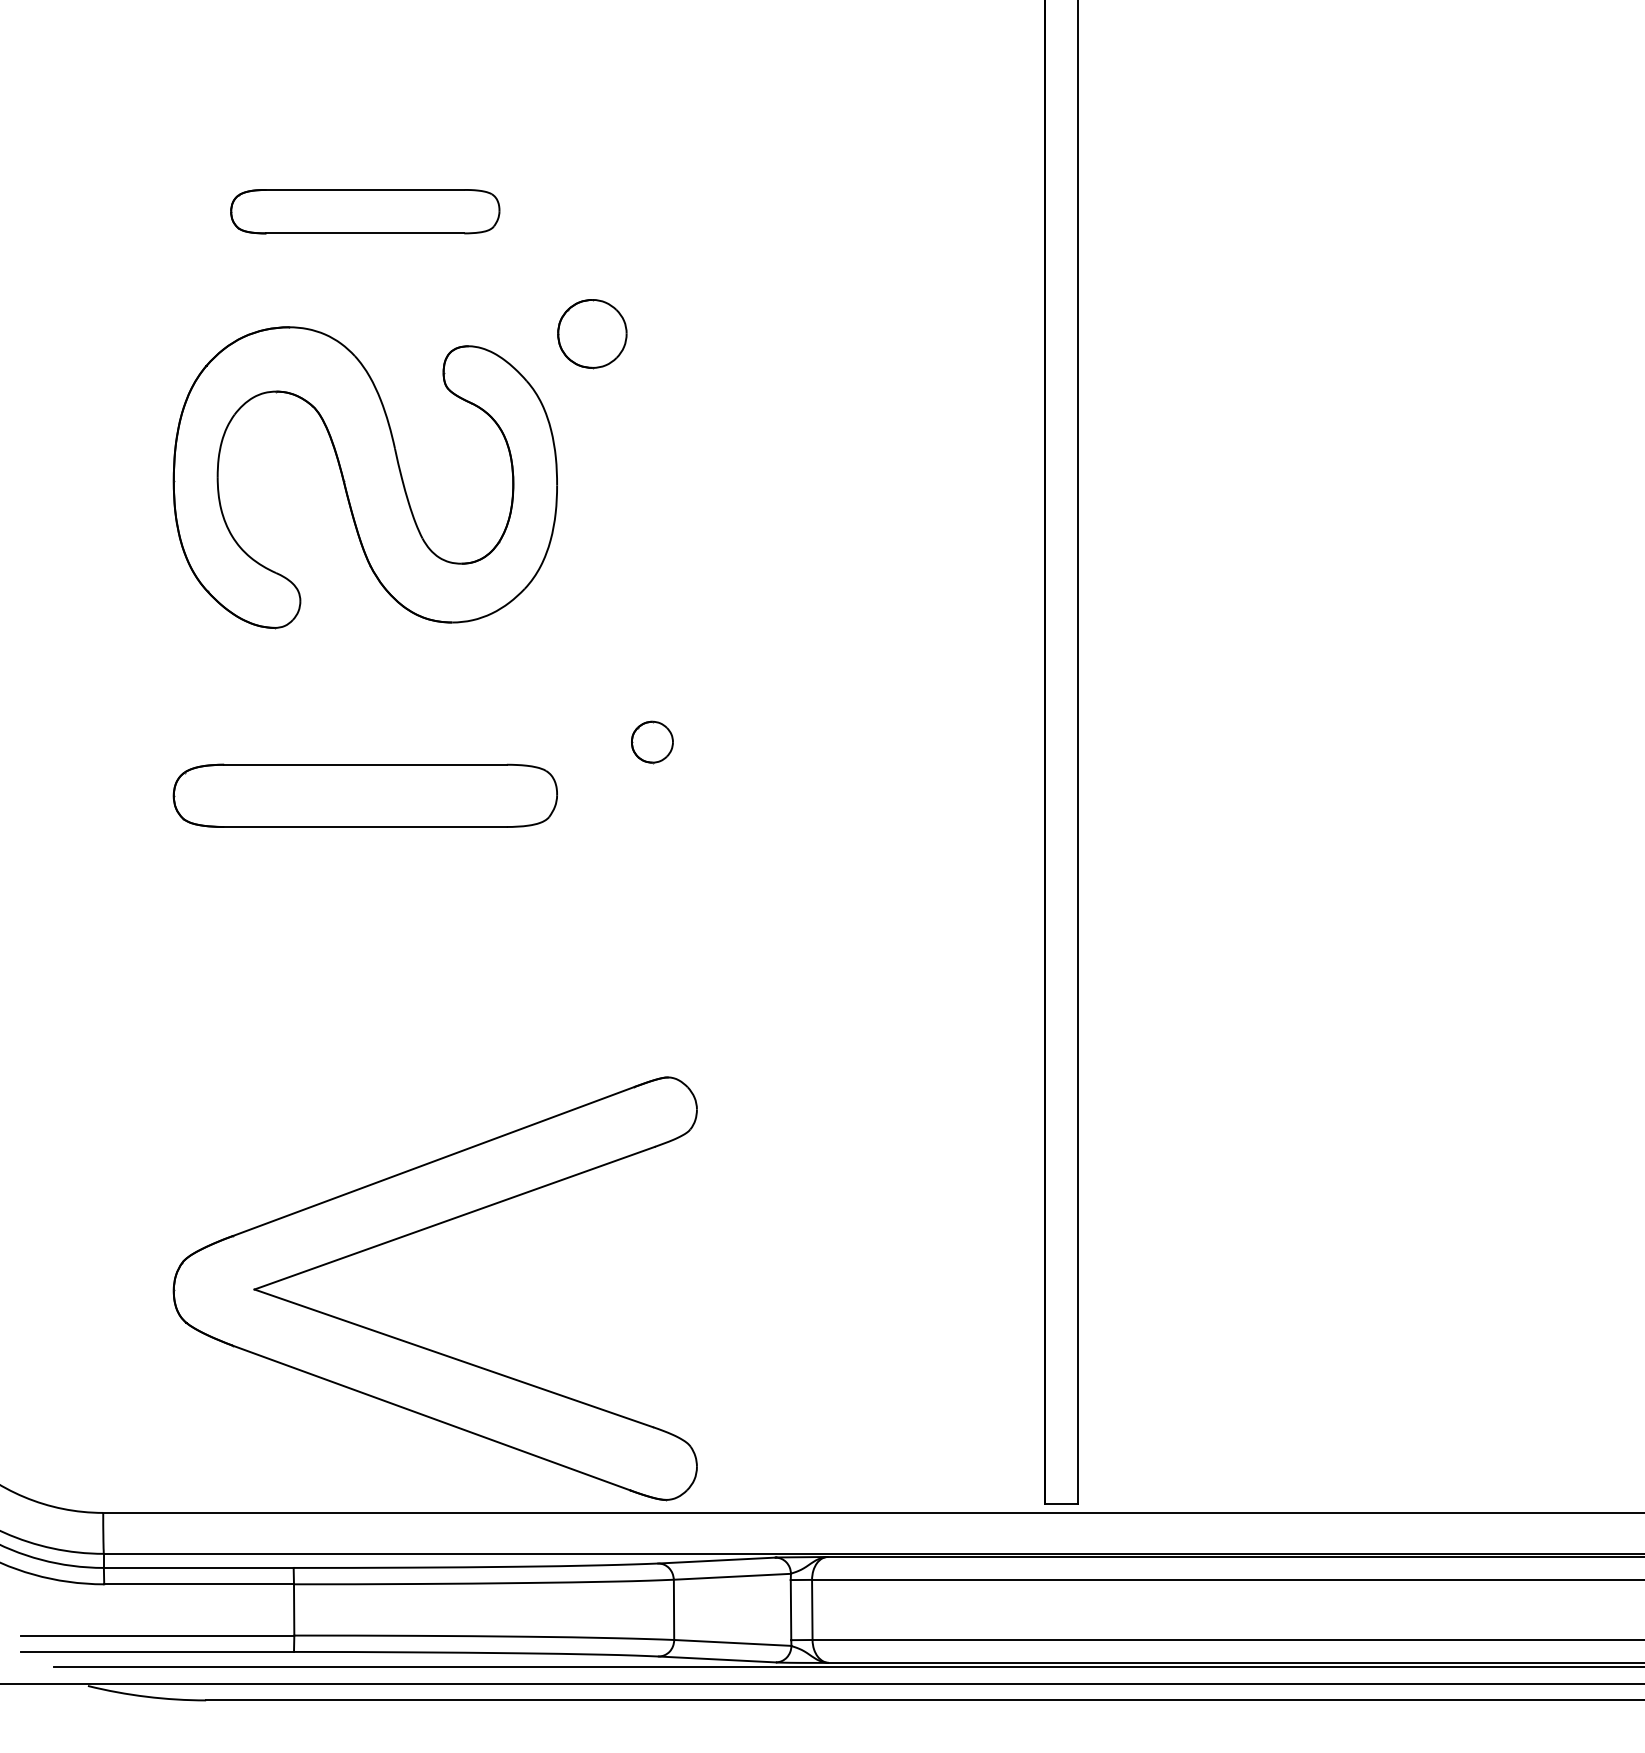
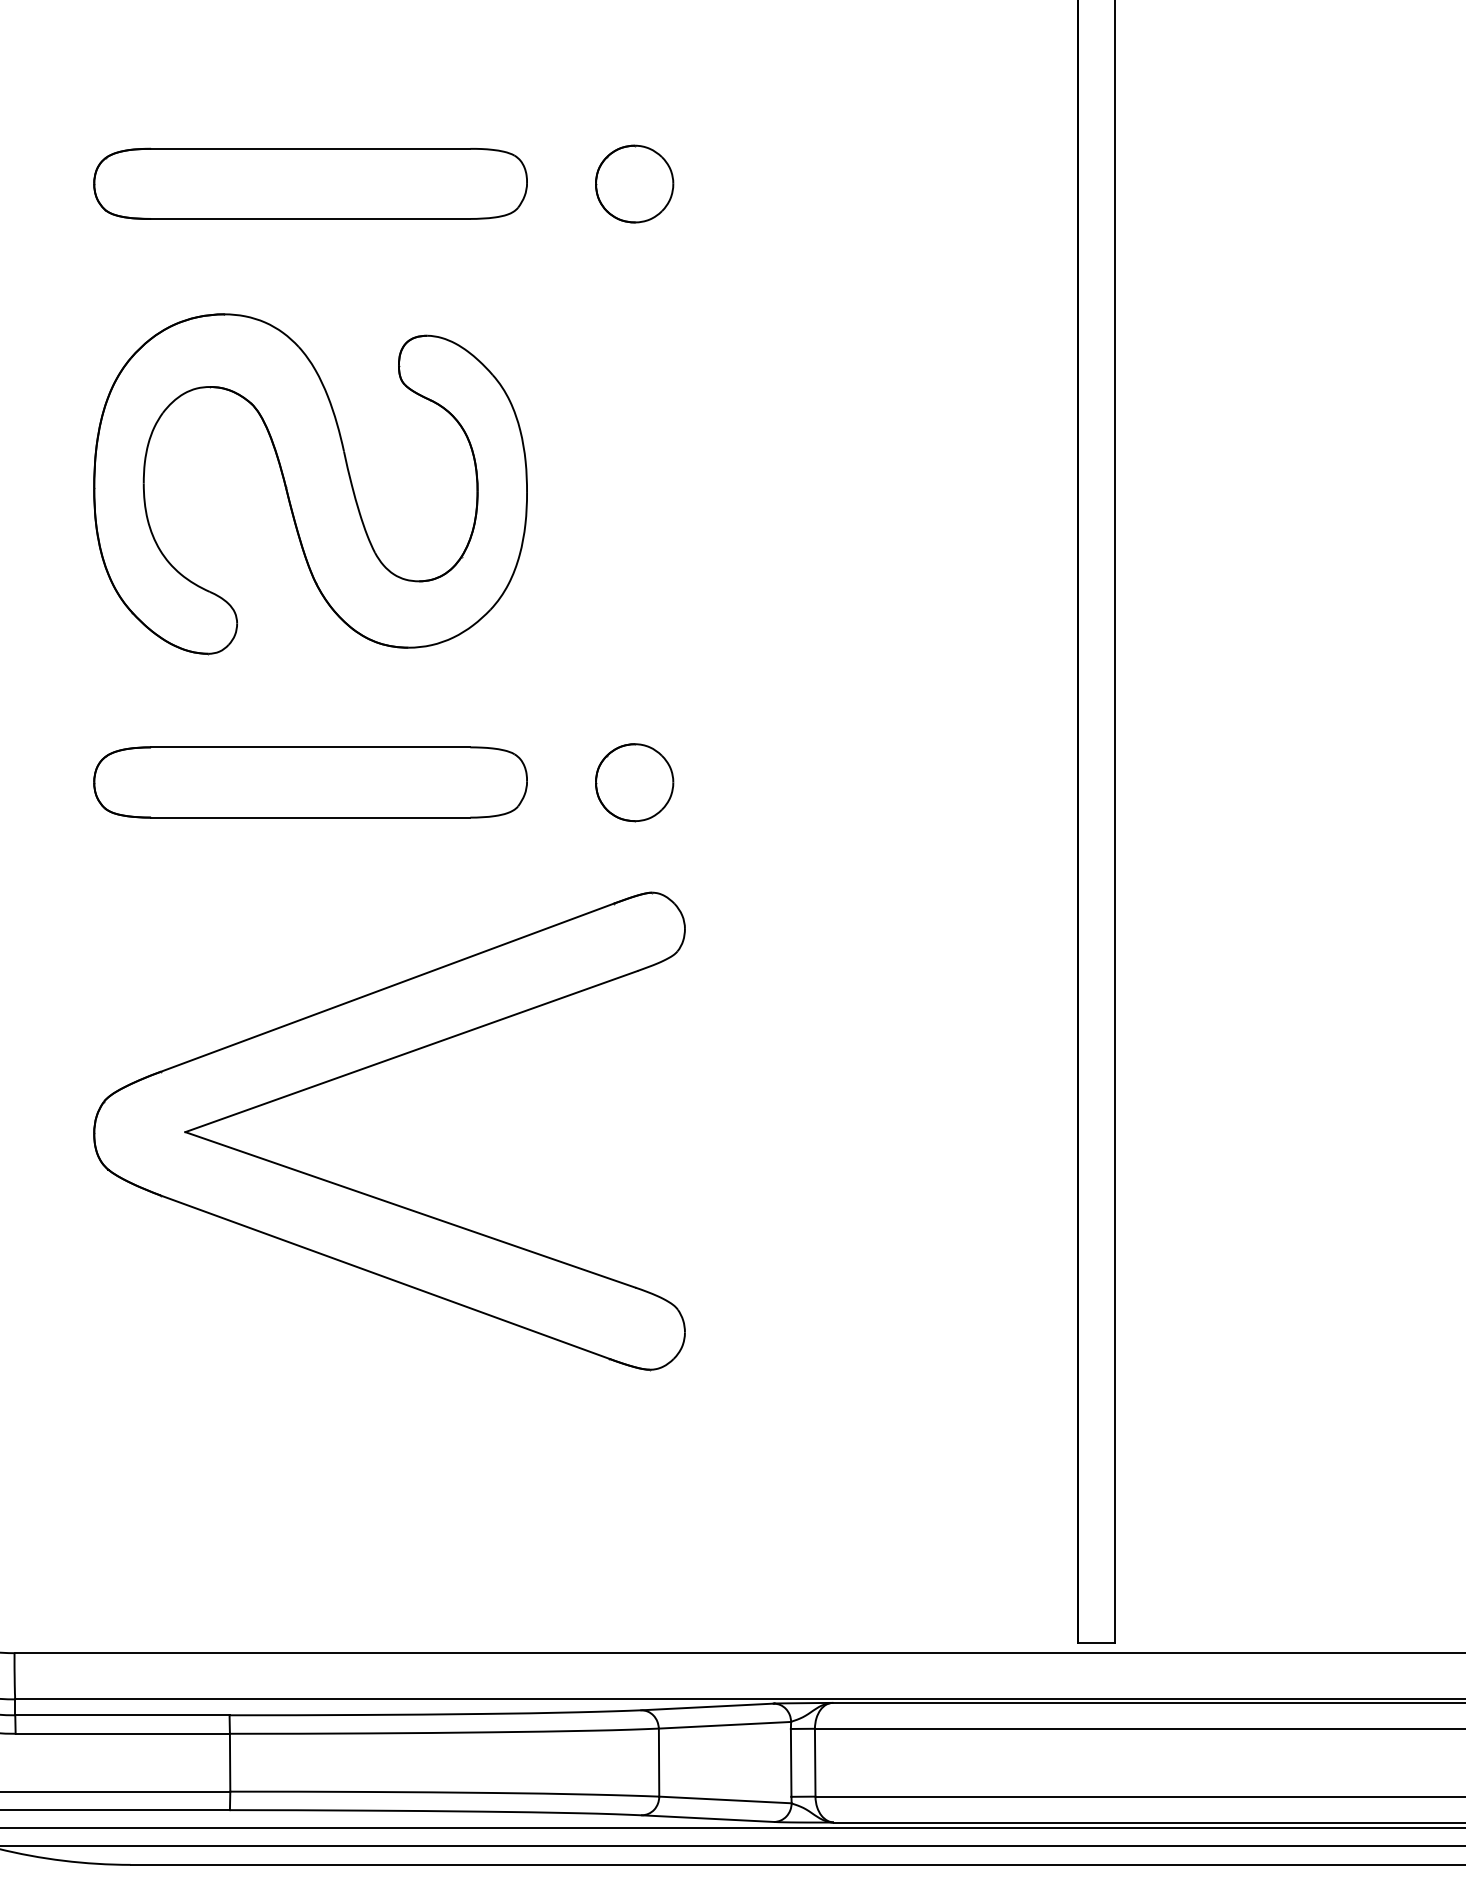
part: (364, 211) -> (309, 183), size x1.43
part: (592, 334) -> (634, 184), moved
part: (652, 742) -> (634, 783), size x1.67
part: (364, 795) -> (309, 782), moved
part: (415, 1233) -> (367, 1068), moved

